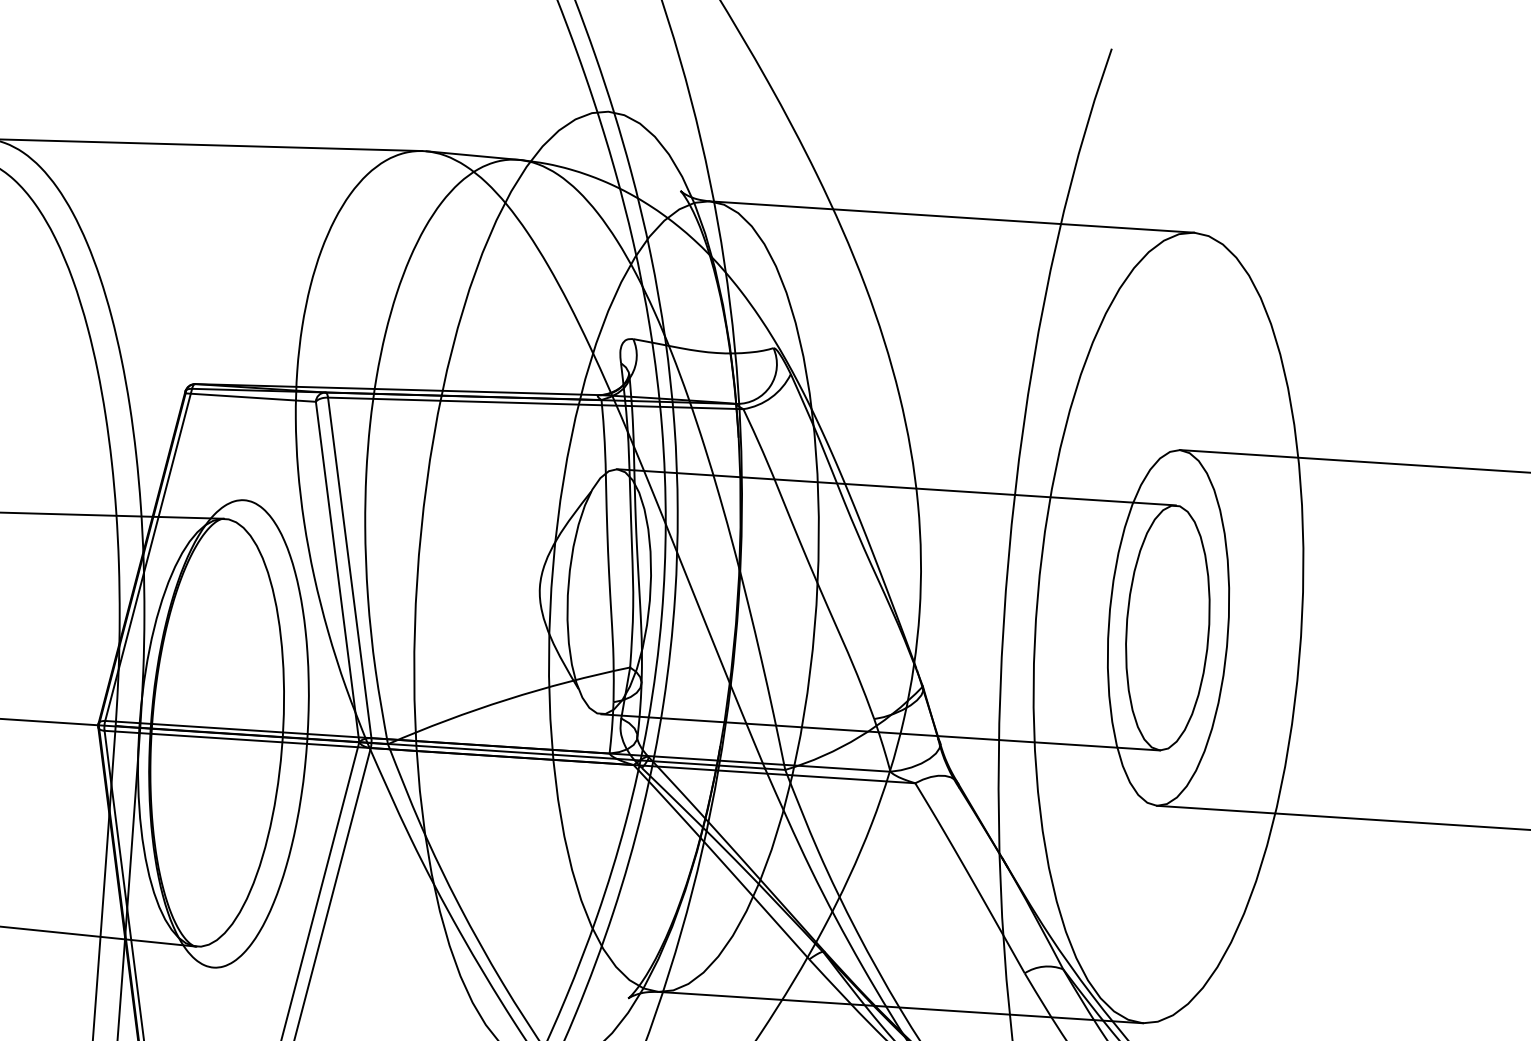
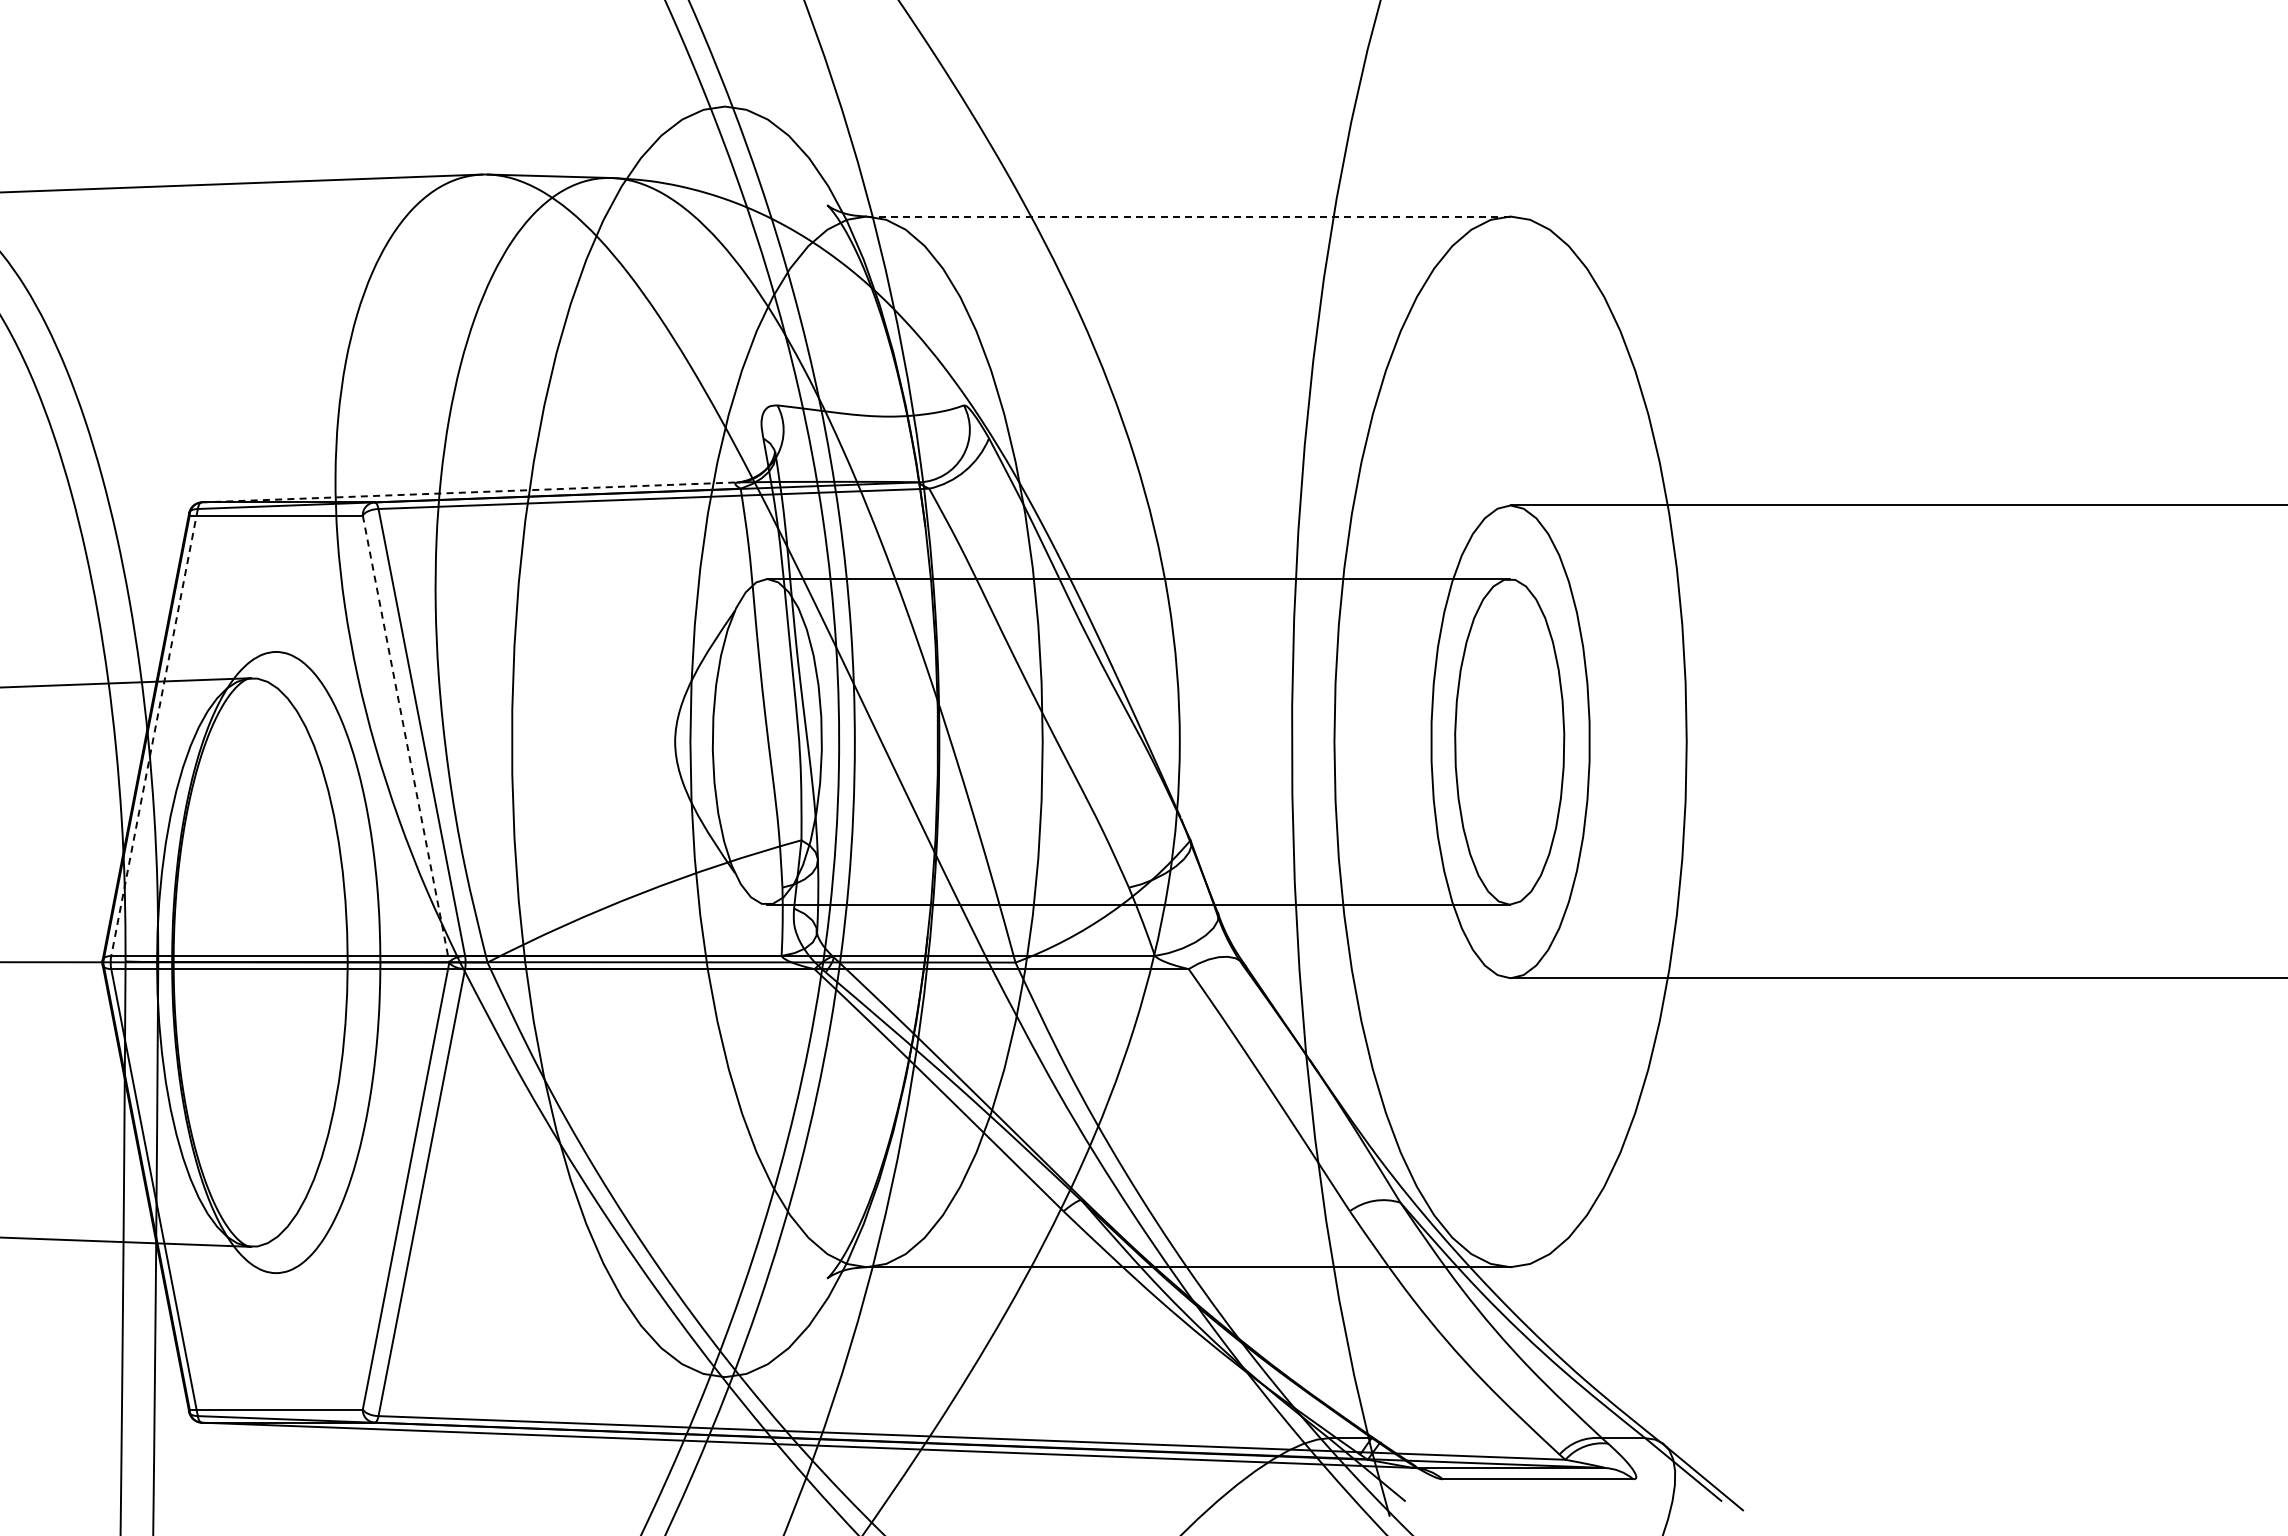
line: (951, 216) -> (1188, 216), solid -> dashed
line: (398, 389) -> (470, 492), solid -> dashed
line: (148, 554) -> (154, 732), solid -> dashed
line: (337, 572) -> (406, 739), solid -> dashed

